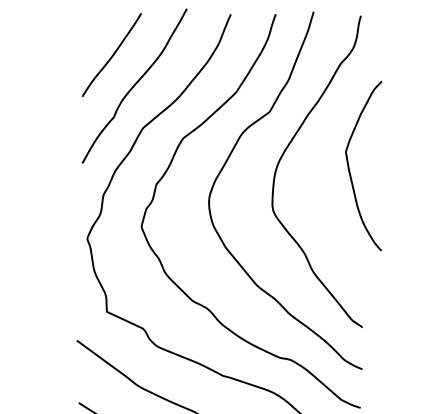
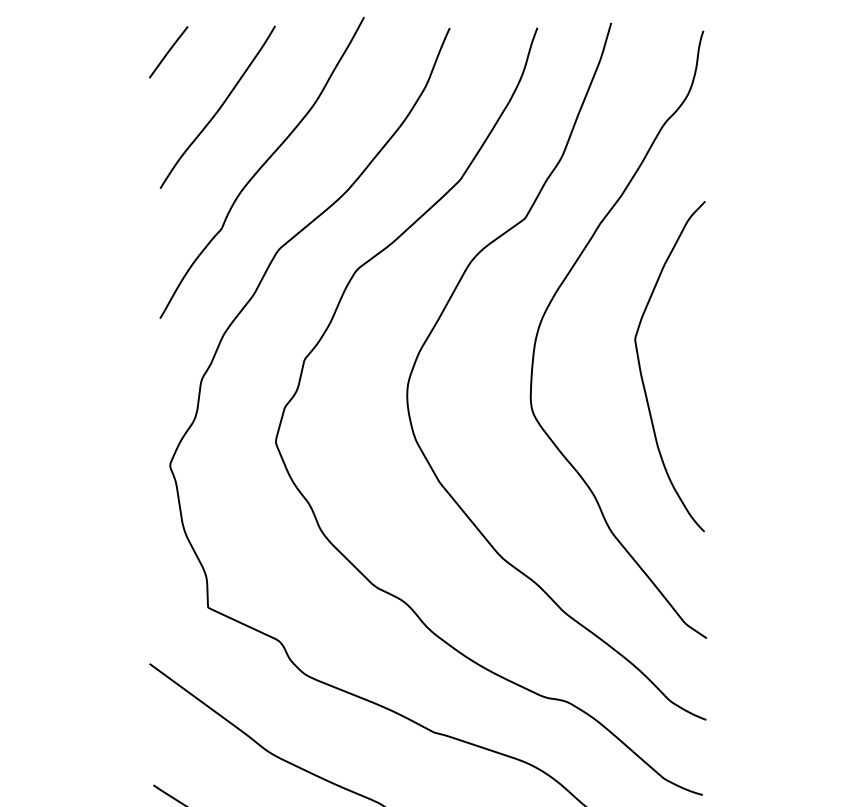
line: (86, 26) -> (168, 51), added
curve: (349, 165) -> (642, 365), moved

